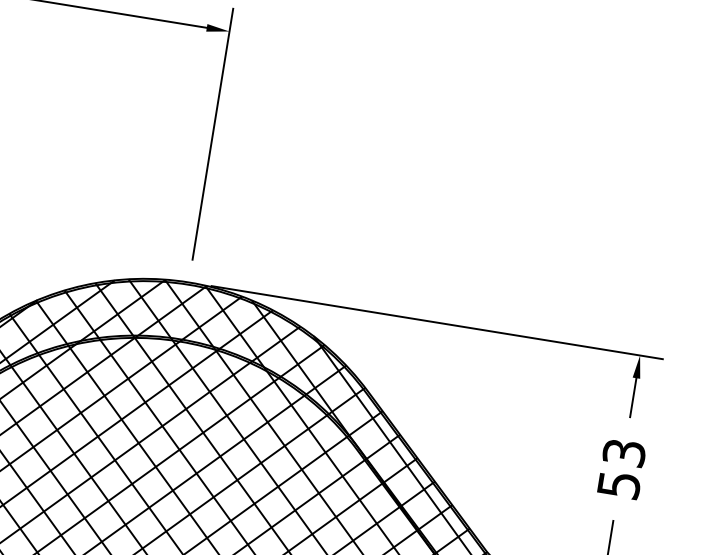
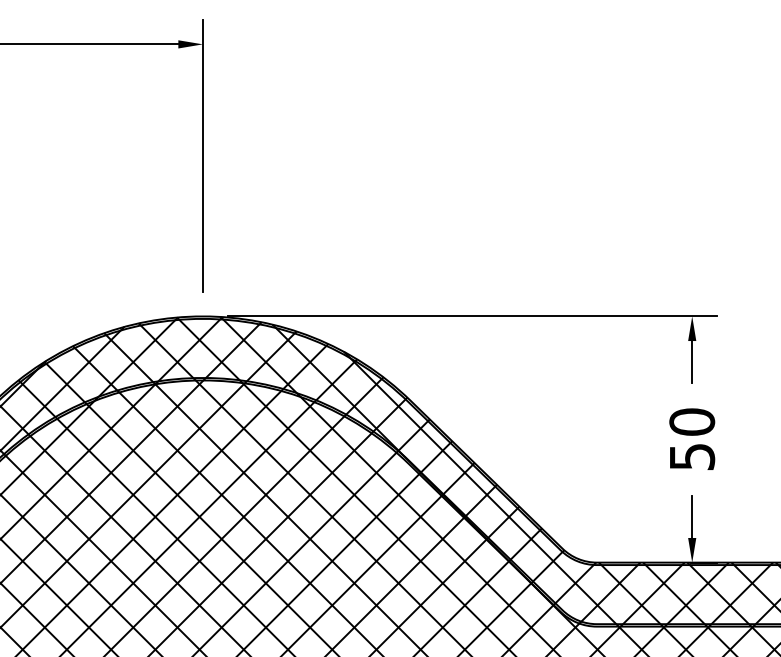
text: (624, 452) -> (692, 421), 53 -> 50

